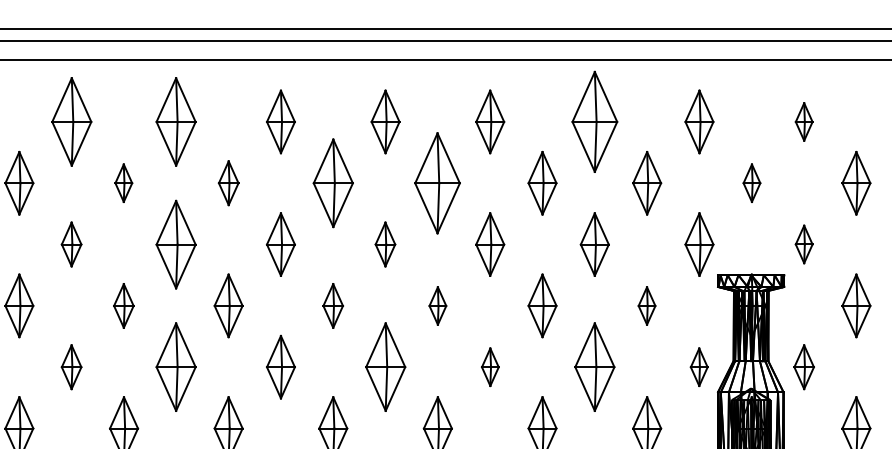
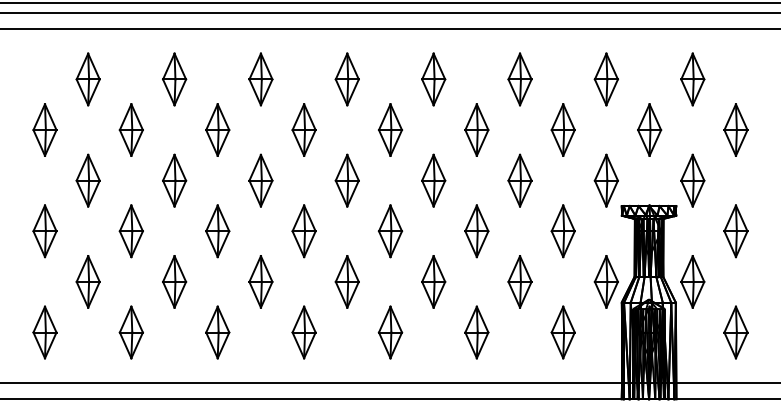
part: (70, 122) -> (87, 79), size x0.71
part: (176, 122) -> (174, 79), size x0.71
part: (594, 122) -> (519, 79), size x0.62
part: (803, 122) -> (692, 79), size x1.67
part: (122, 182) -> (130, 129), size x1.67
part: (228, 182) -> (217, 129), size x1.43
part: (332, 182) -> (303, 129), size x0.71
part: (437, 182) -> (390, 129), size x0.62
part: (751, 182) -> (649, 129), size x1.67
part: (70, 244) -> (87, 180), size x1.43
part: (176, 244) -> (174, 180), size x0.71
part: (384, 244) -> (346, 180), size x1.43
part: (803, 244) -> (692, 180), size x1.67
part: (122, 306) -> (130, 231), size x1.43
part: (332, 306) -> (303, 231), size x1.43
part: (437, 306) -> (390, 231), size x1.67
part: (646, 306) -> (562, 231), size x1.67
part: (70, 366) -> (87, 281), size x1.43
part: (176, 366) -> (174, 281), size x0.71
part: (384, 366) -> (346, 281), size x0.71
part: (489, 366) -> (433, 281), size x1.67
part: (594, 366) -> (519, 281), size x0.71
part: (698, 366) -> (605, 281), size x1.67
part: (803, 366) -> (692, 281), size x1.43

